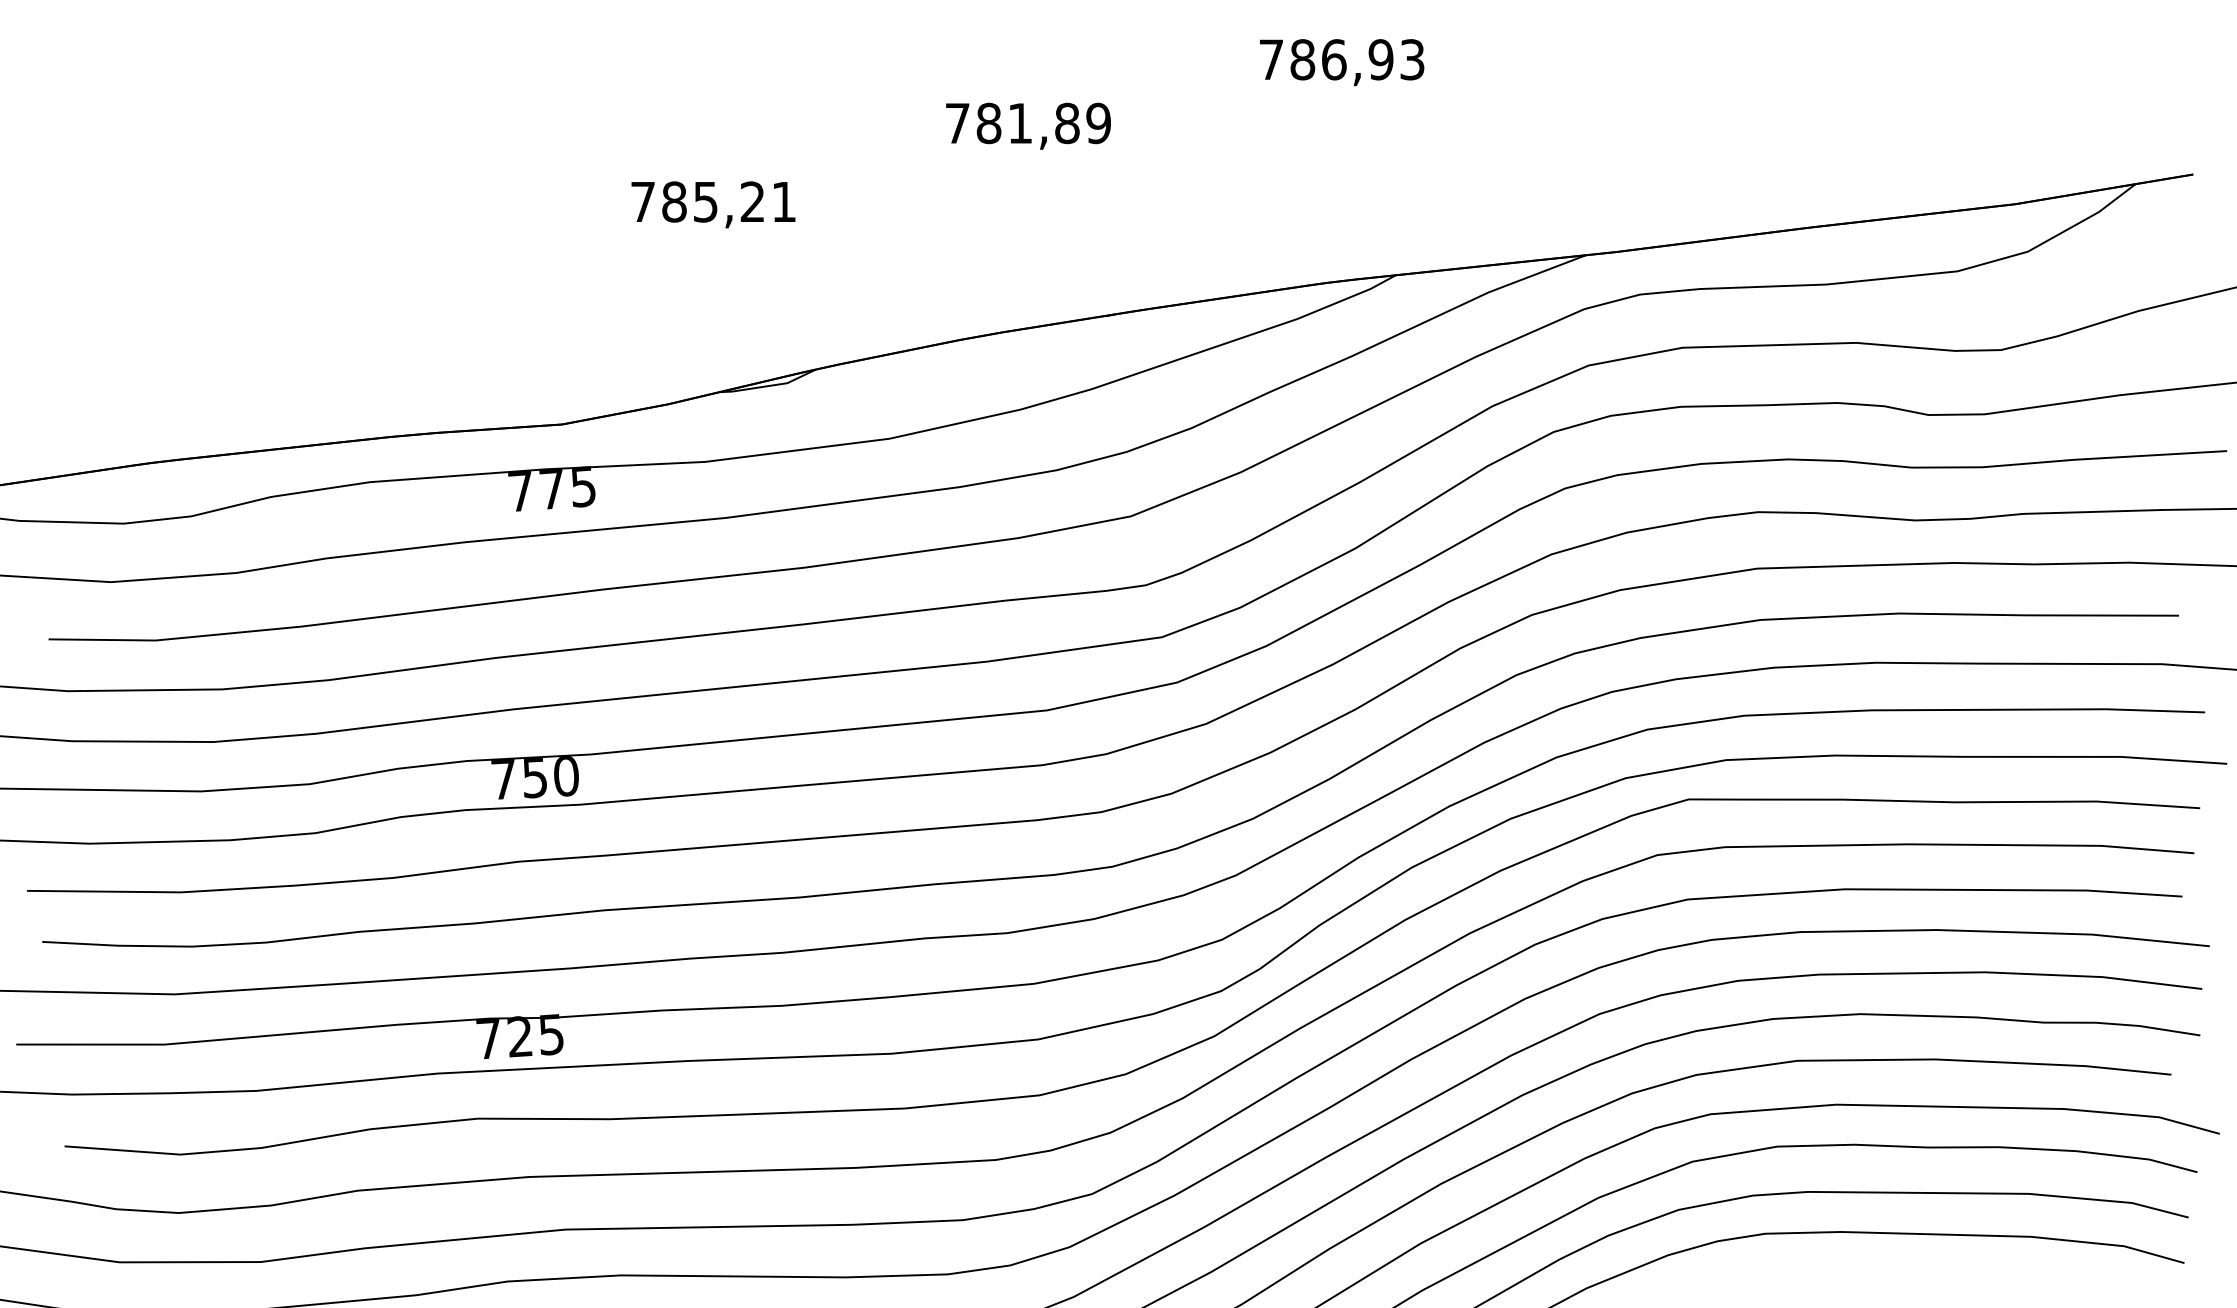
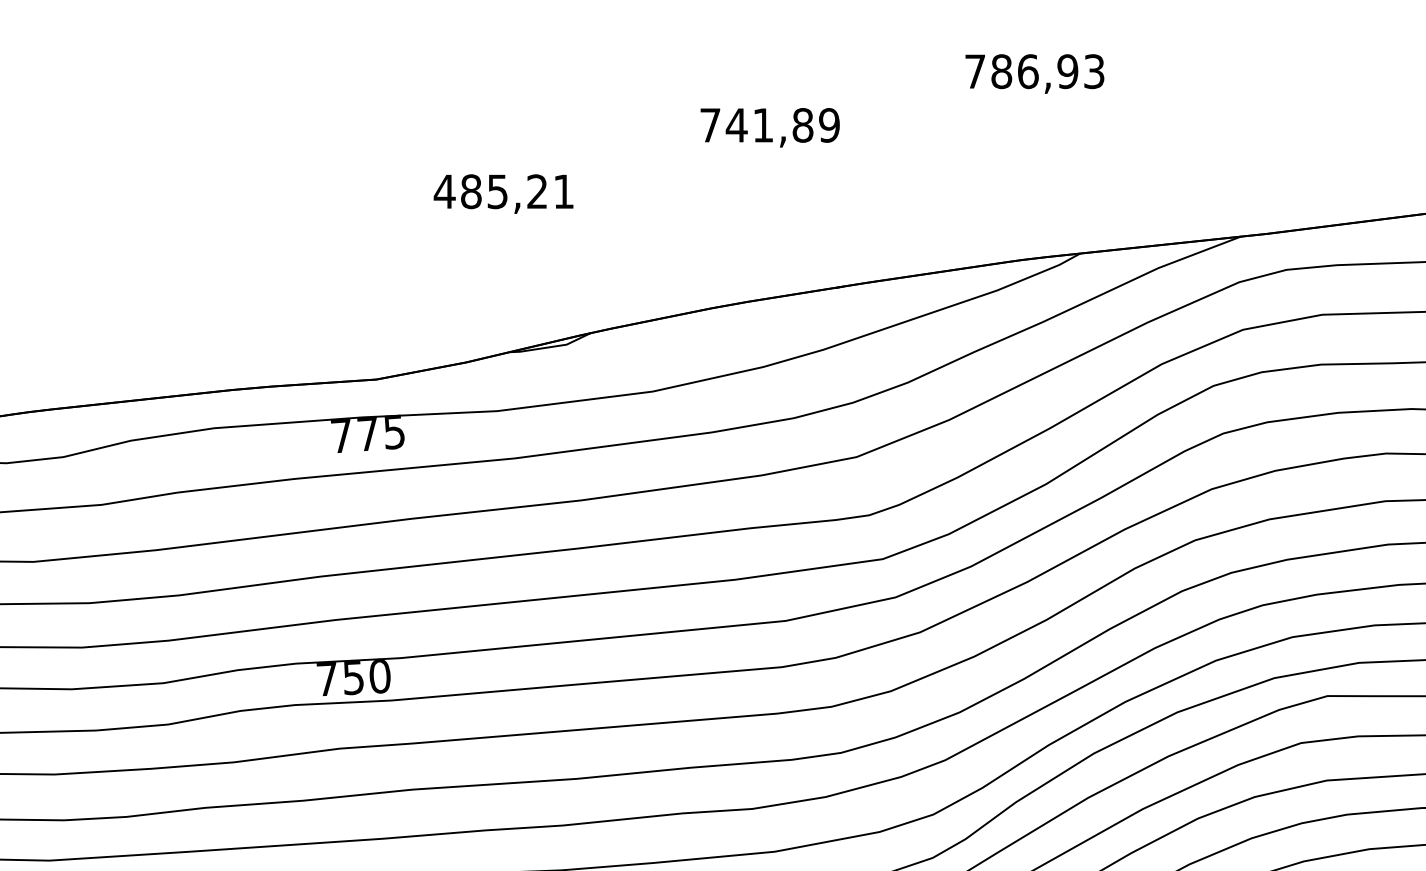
text: (988, 123) -> (736, 125), 781,89 -> 741,89
text: (643, 201) -> (445, 191), 785,21 -> 485,21

